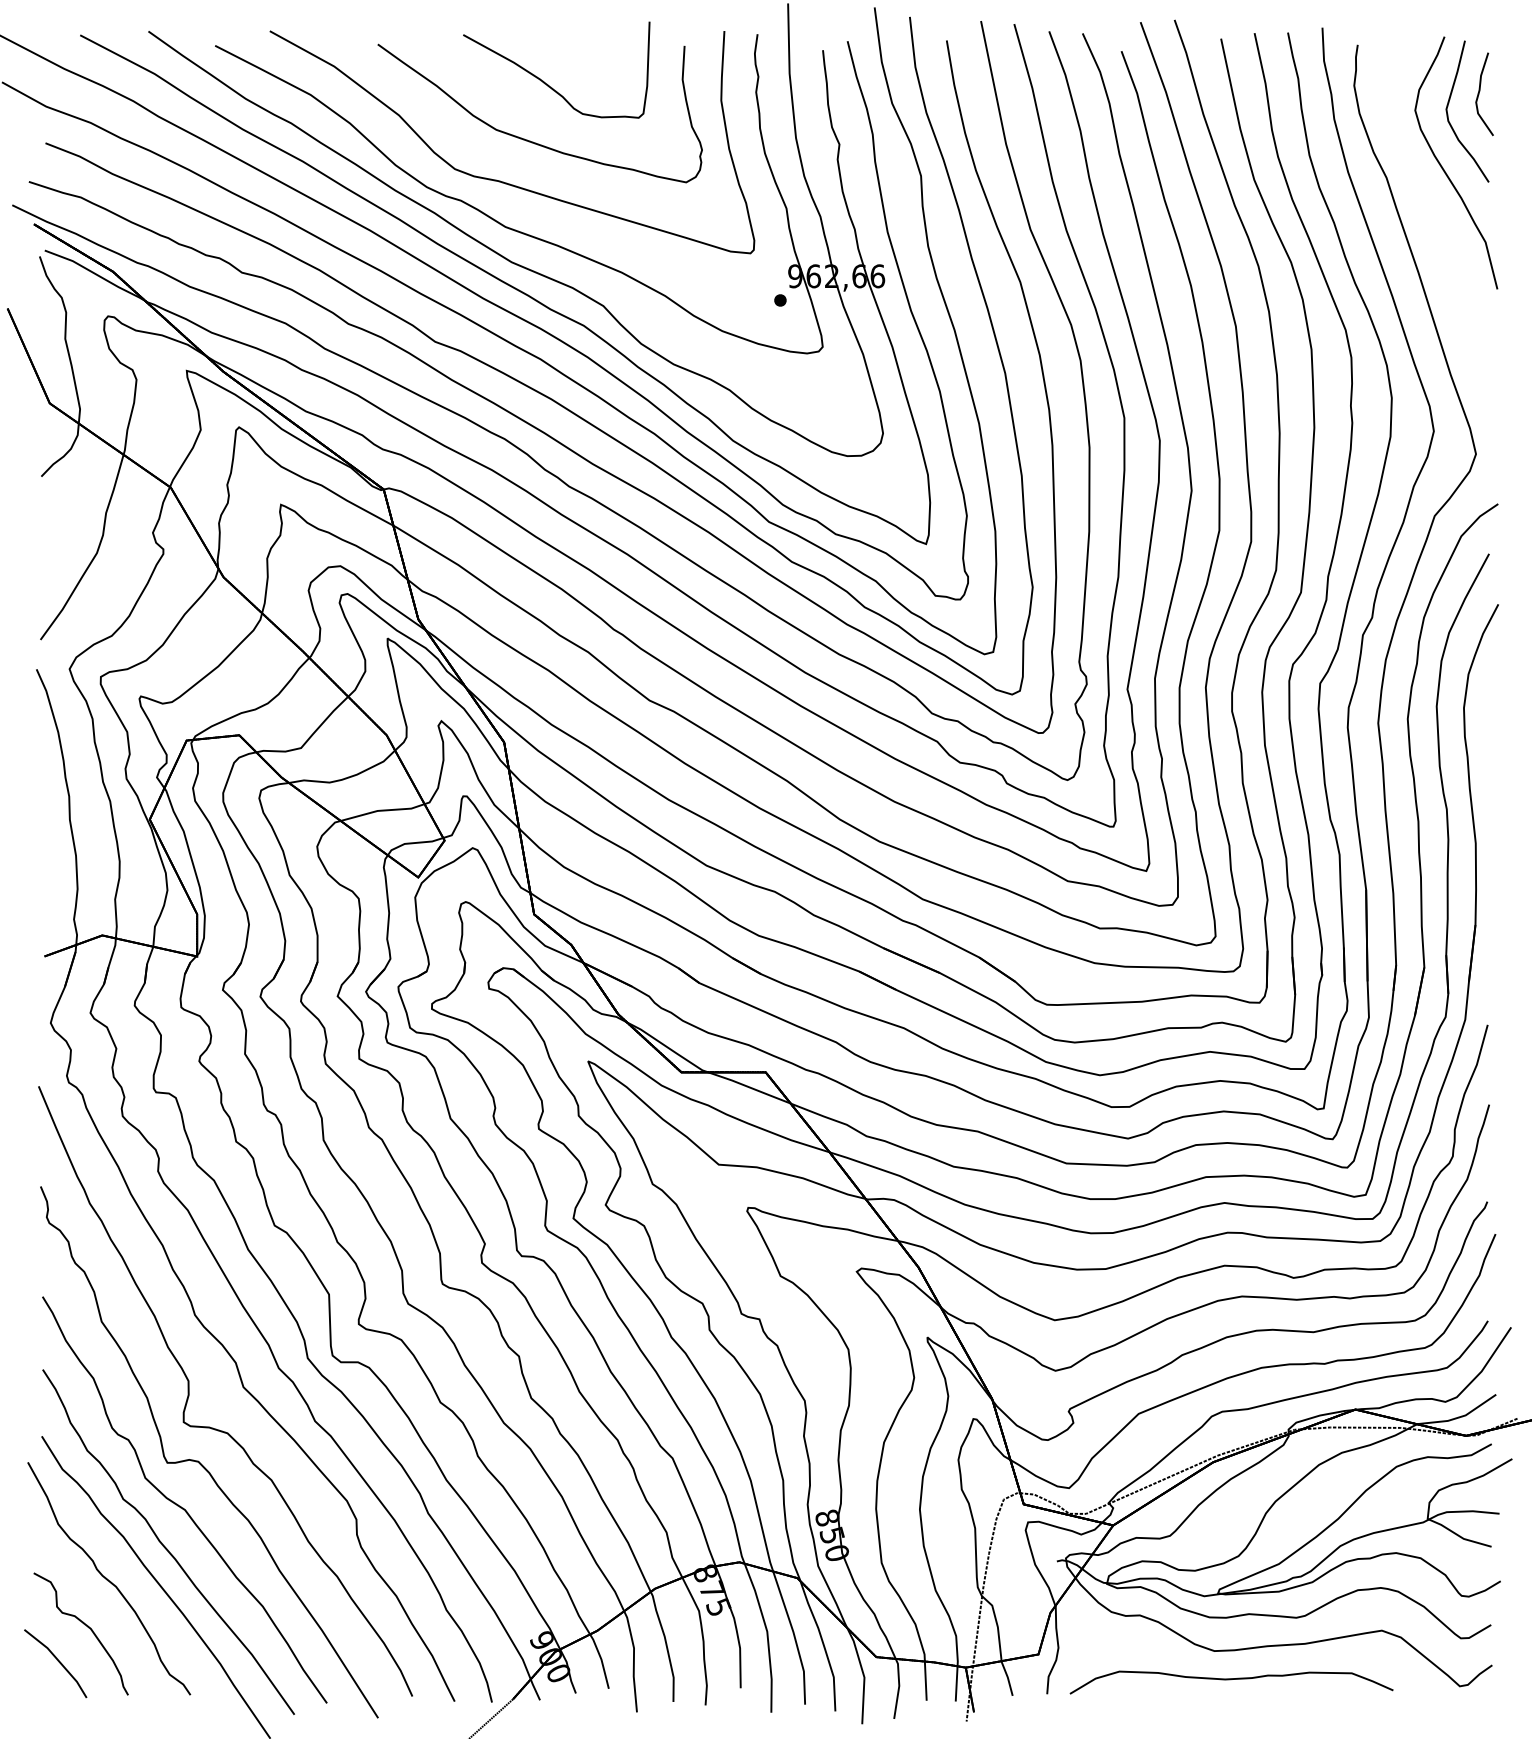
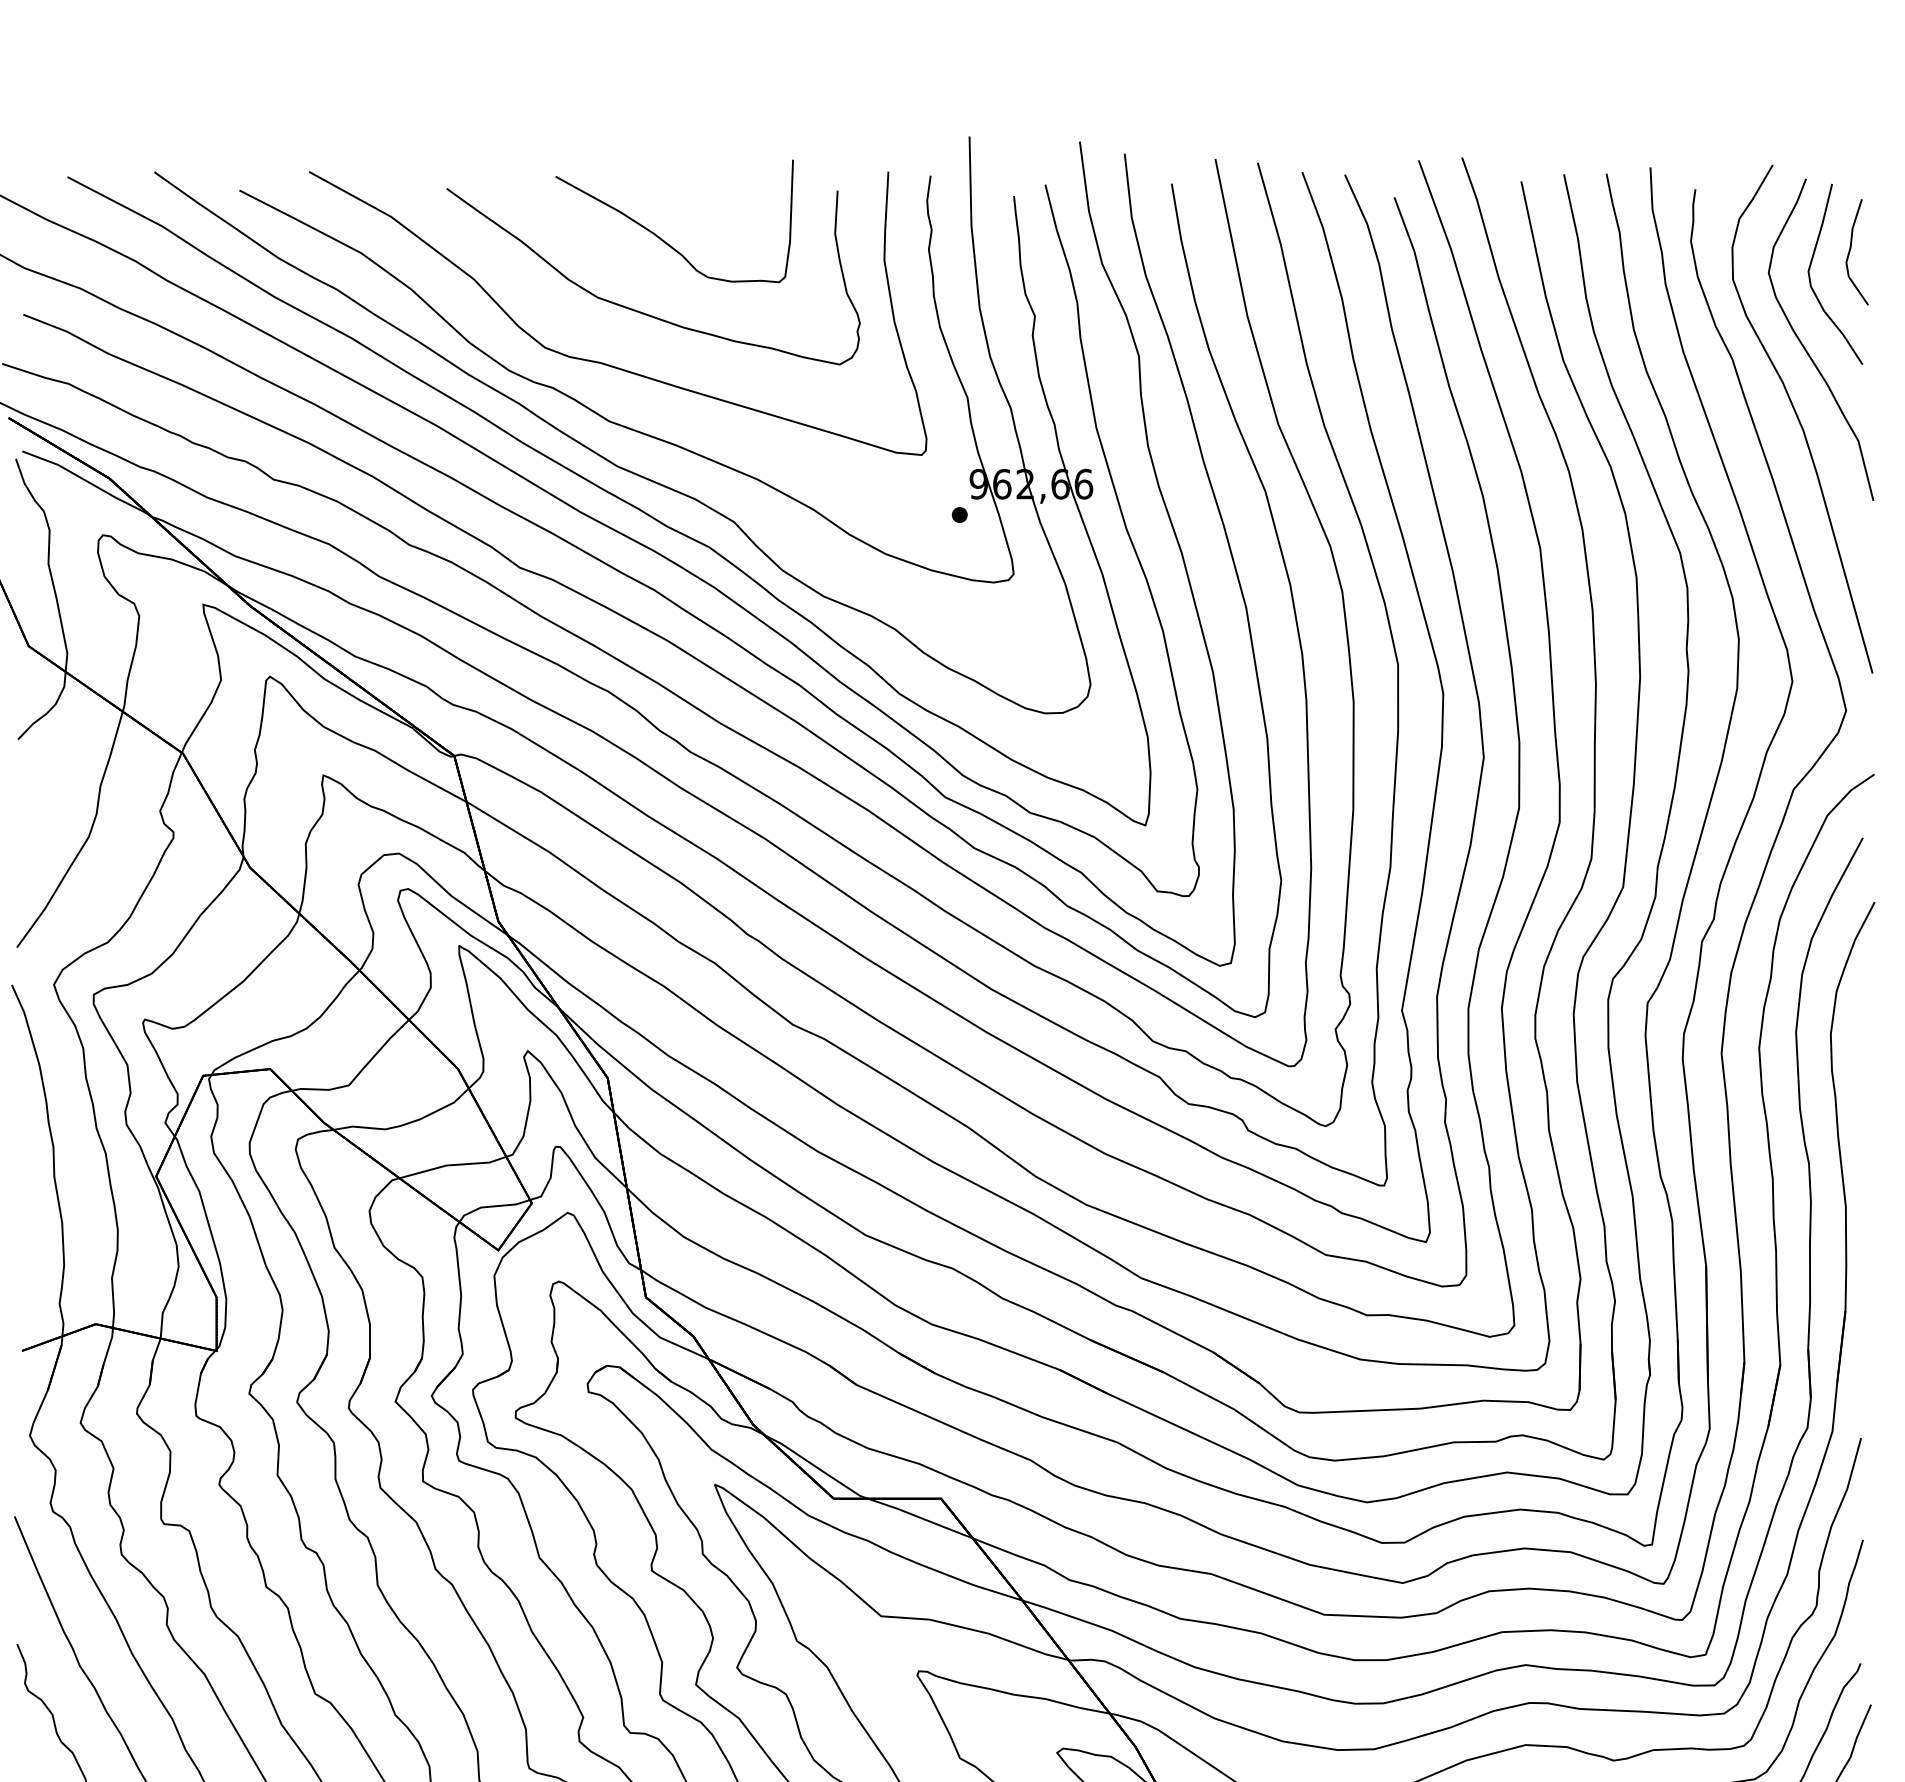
curve: (1439, 224) -> (1799, 418), added

